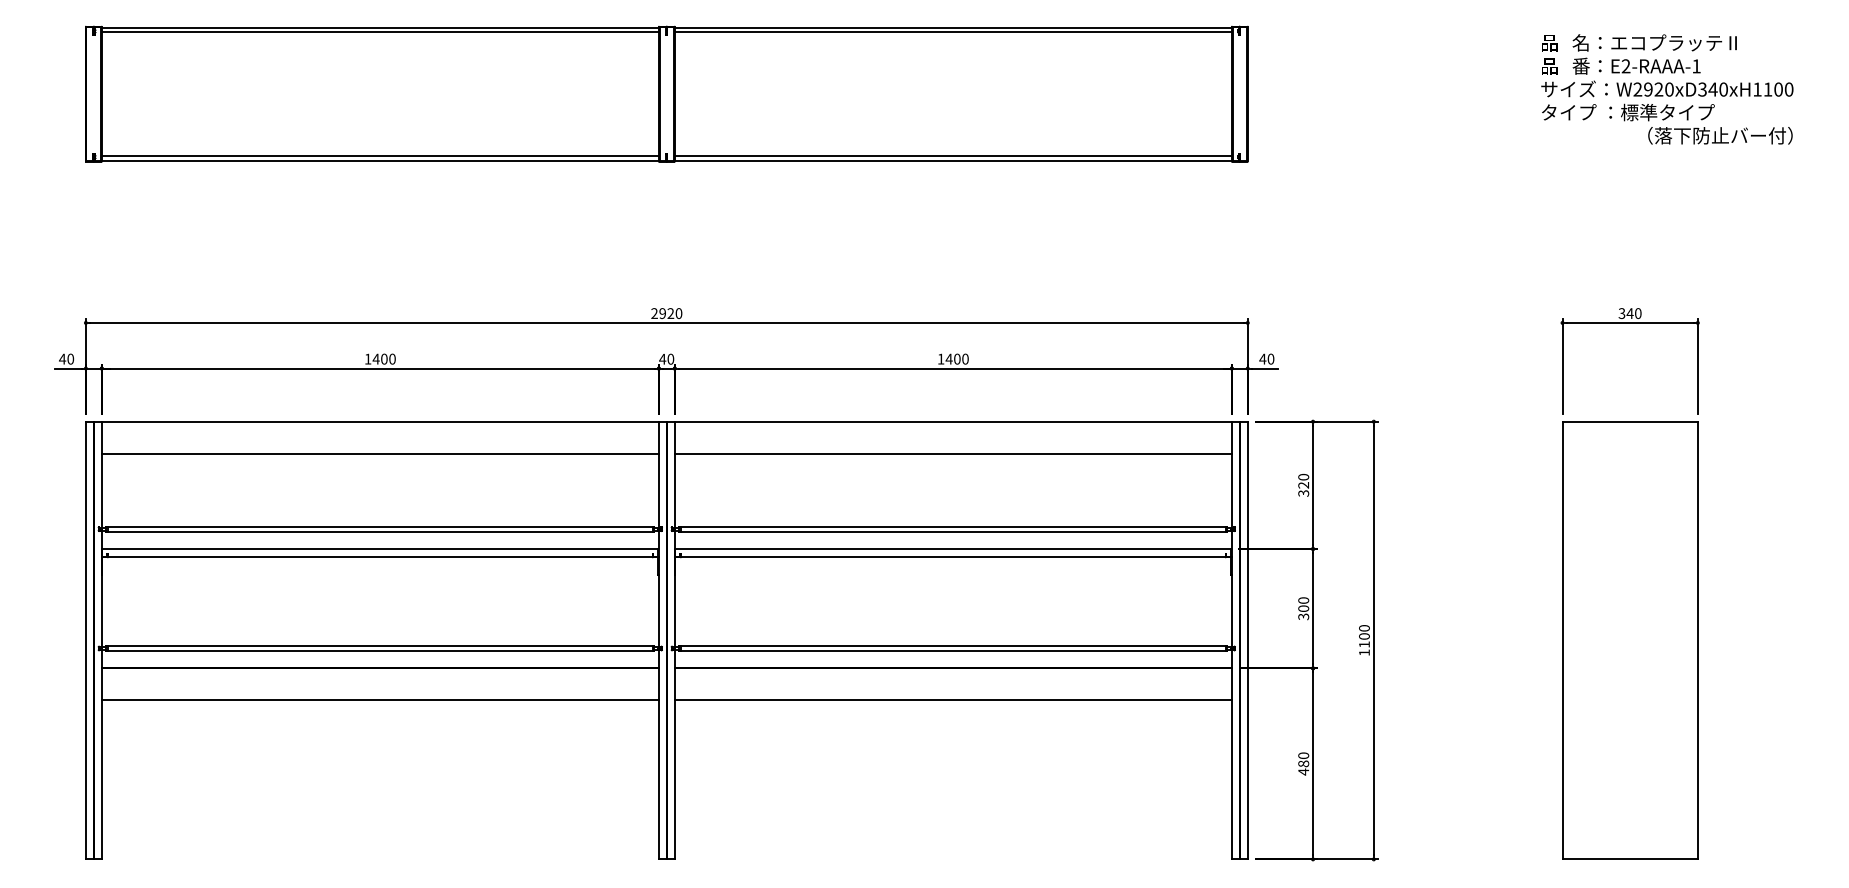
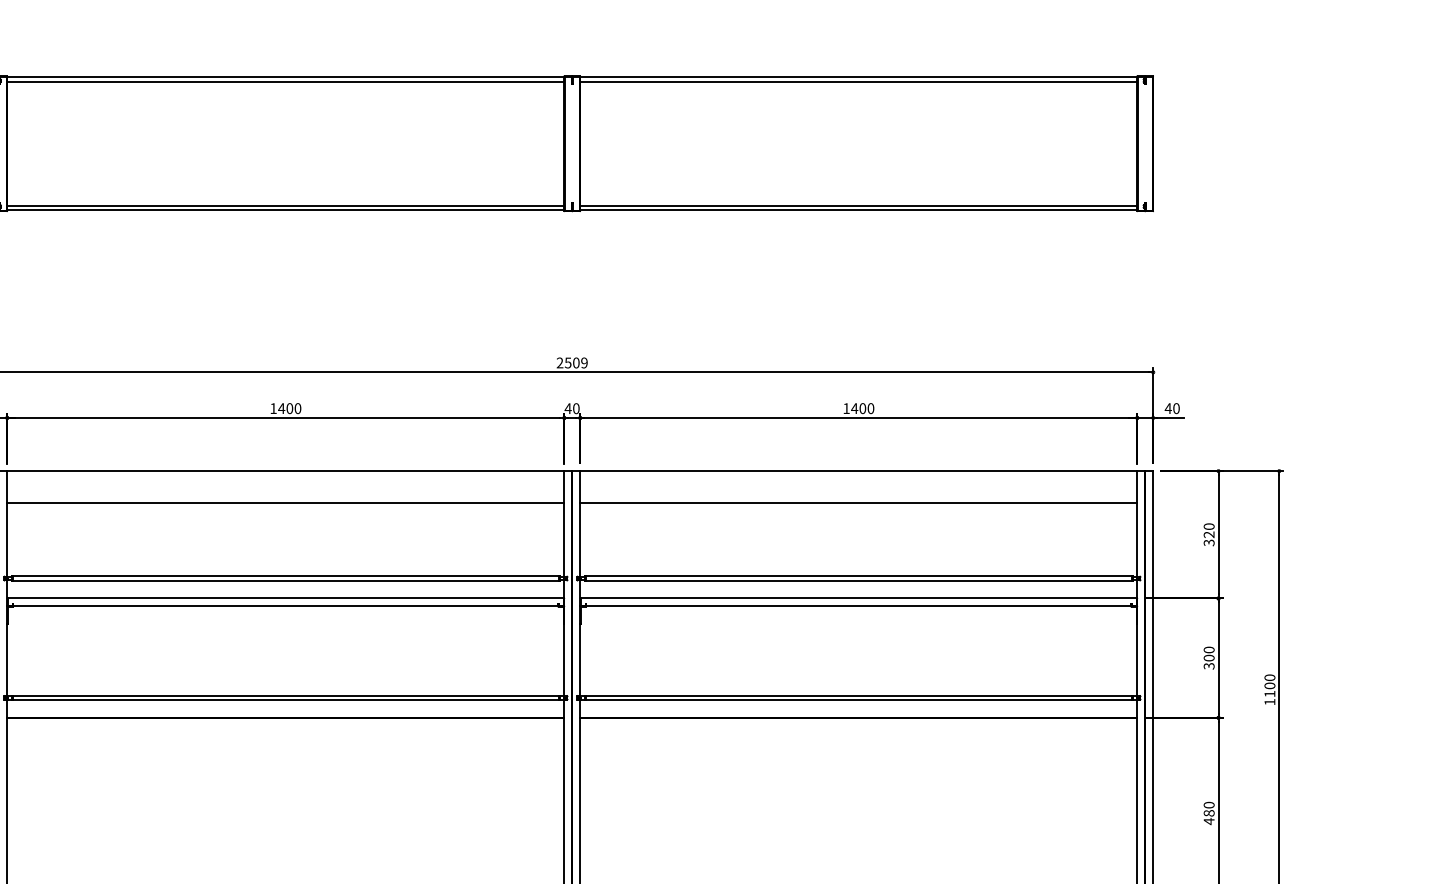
text: (670, 313) -> (575, 362), 2920 -> 2509
line: (379, 700) -> (284, 749), removed
line: (952, 700) -> (857, 749), removed

